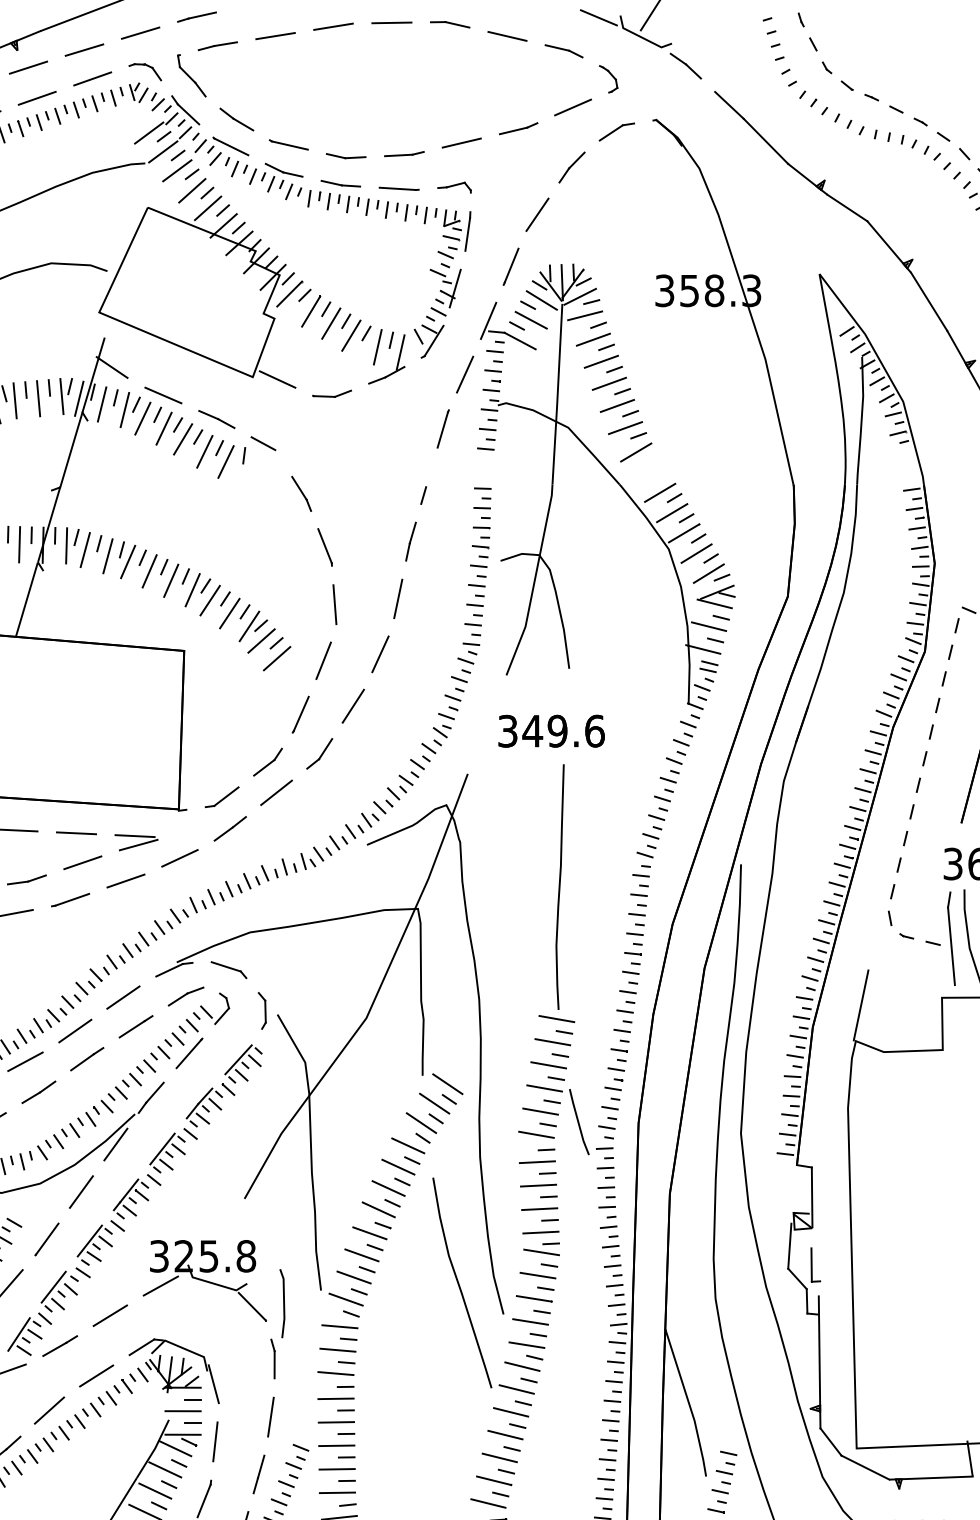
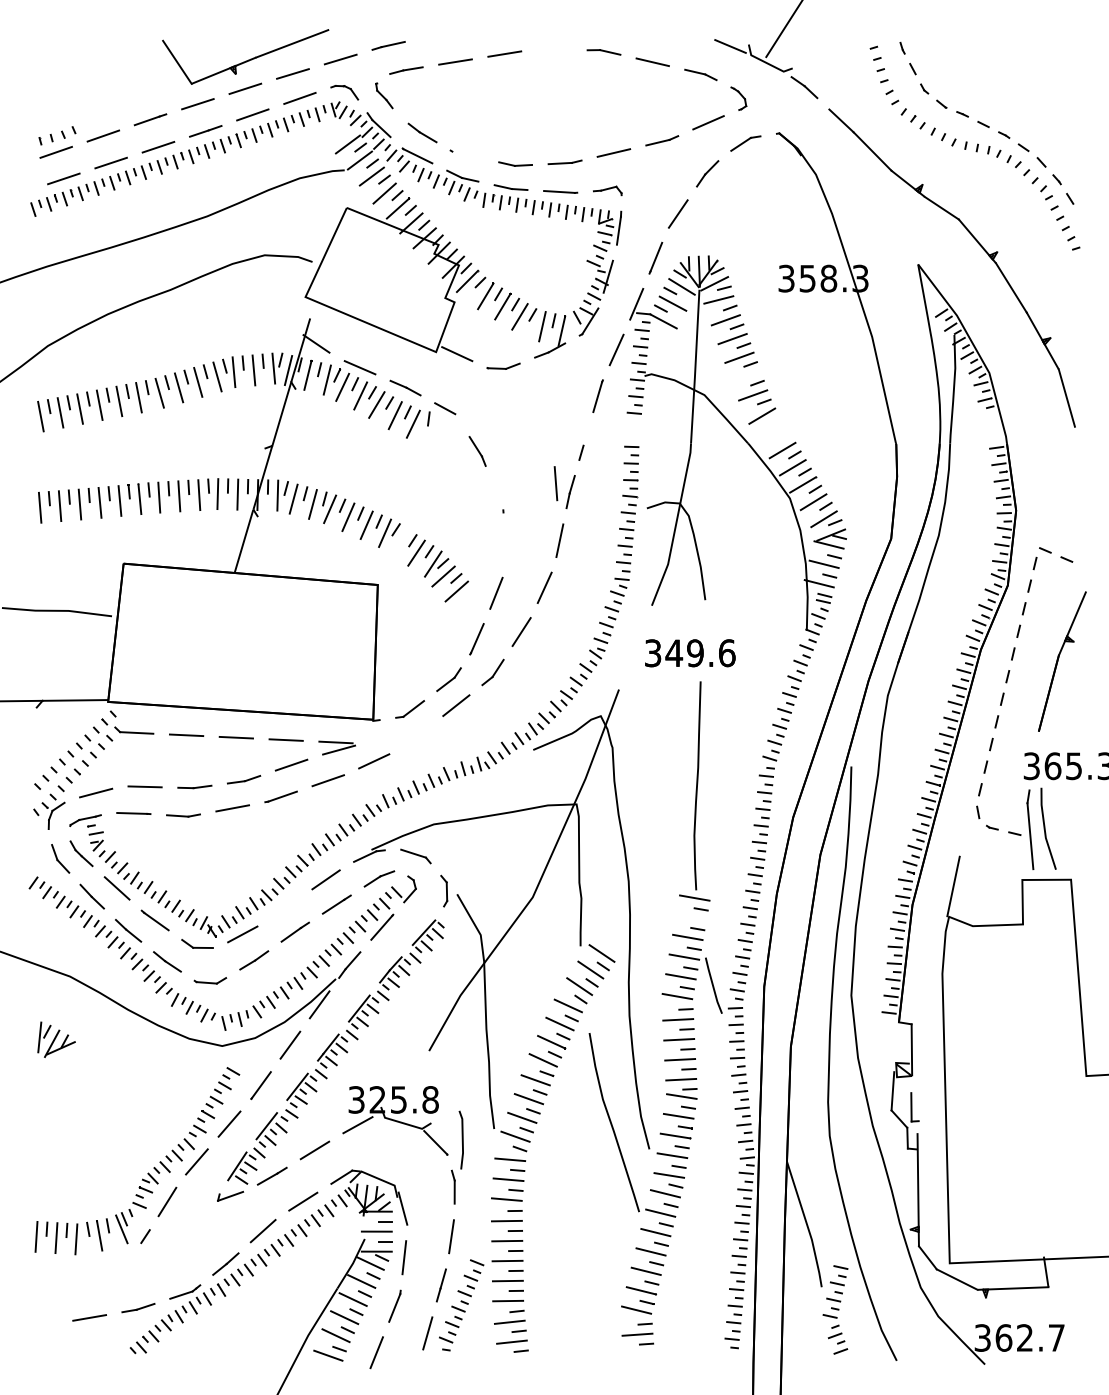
line: (391, 22) -> (554, 50), removed
part: (192, 75) -> (384, 95), size x0.7
line: (289, 144) -> (467, 154), removed
line: (617, 405) -> (746, 376), removed
line: (324, 545) -> (497, 495), removed
line: (209, 599) -> (399, 541), removed
line: (334, 604) -> (555, 483), moved
line: (229, 829) -> (416, 736), removed
line: (74, 1030) -> (284, 907), removed
line: (553, 1041) -> (691, 917), removed

